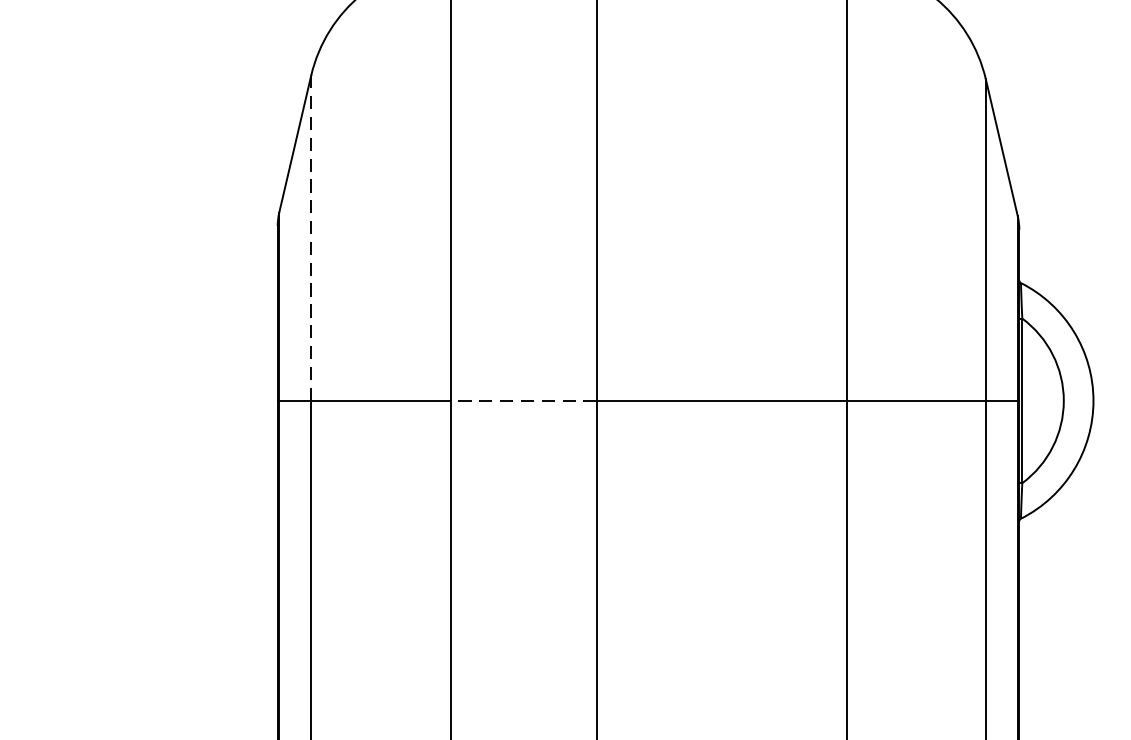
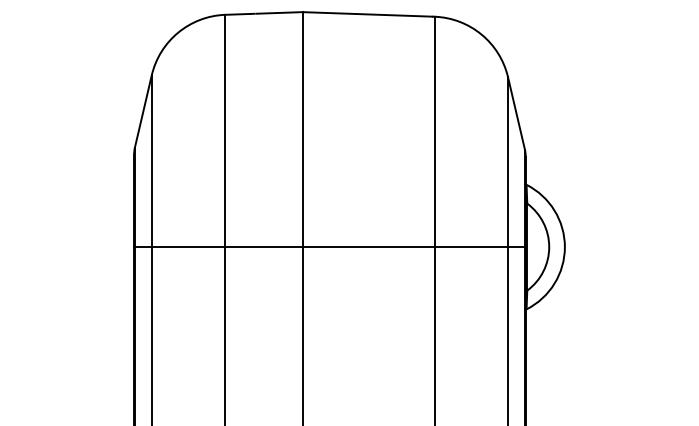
line: (310, 238) -> (151, 161), dashed -> solid
line: (522, 401) -> (263, 247), dashed -> solid

